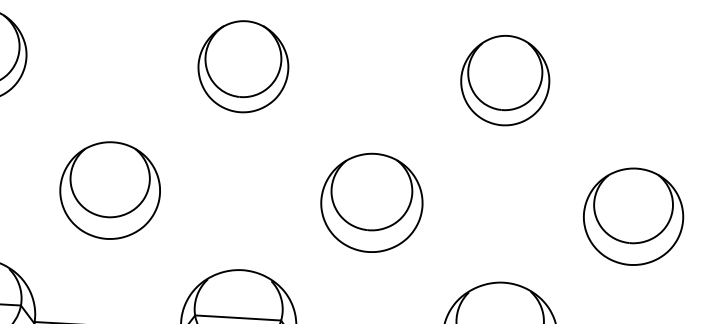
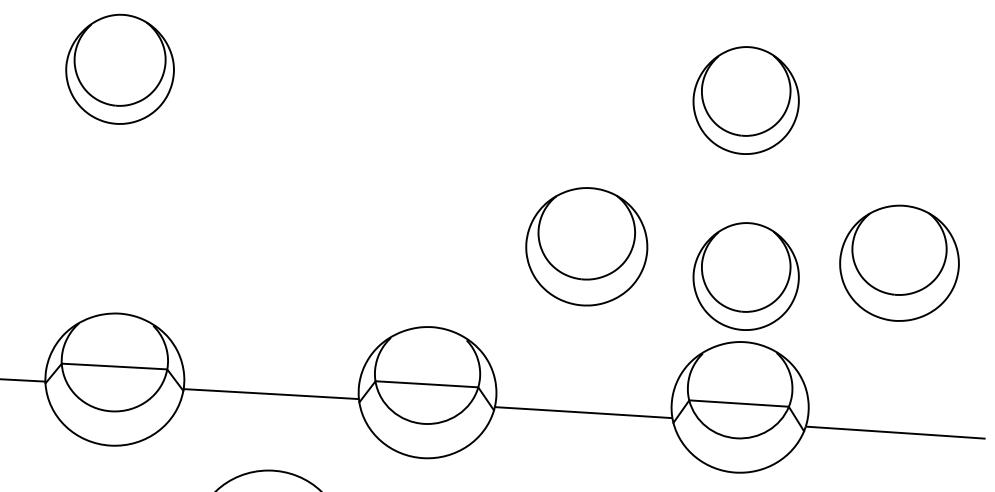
part: (242, 66) -> (432, 83), removed
part: (109, 190) -> (273, 231), removed
part: (504, 227) -> (745, 276), added

